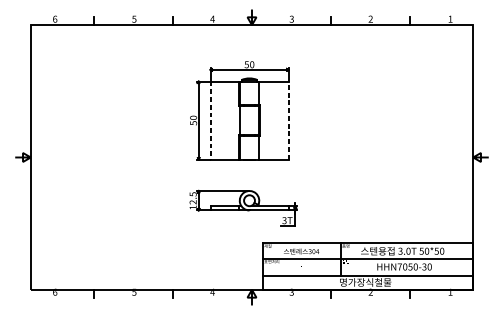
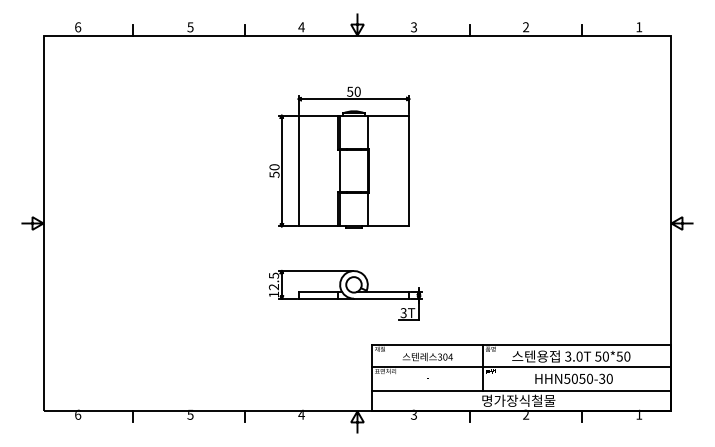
line: (210, 120) -> (298, 171), dashed -> solid
line: (288, 120) -> (409, 170), dashed -> solid
text: (399, 266) -> (567, 378), HHN7050-30 -> HHN5050-30

